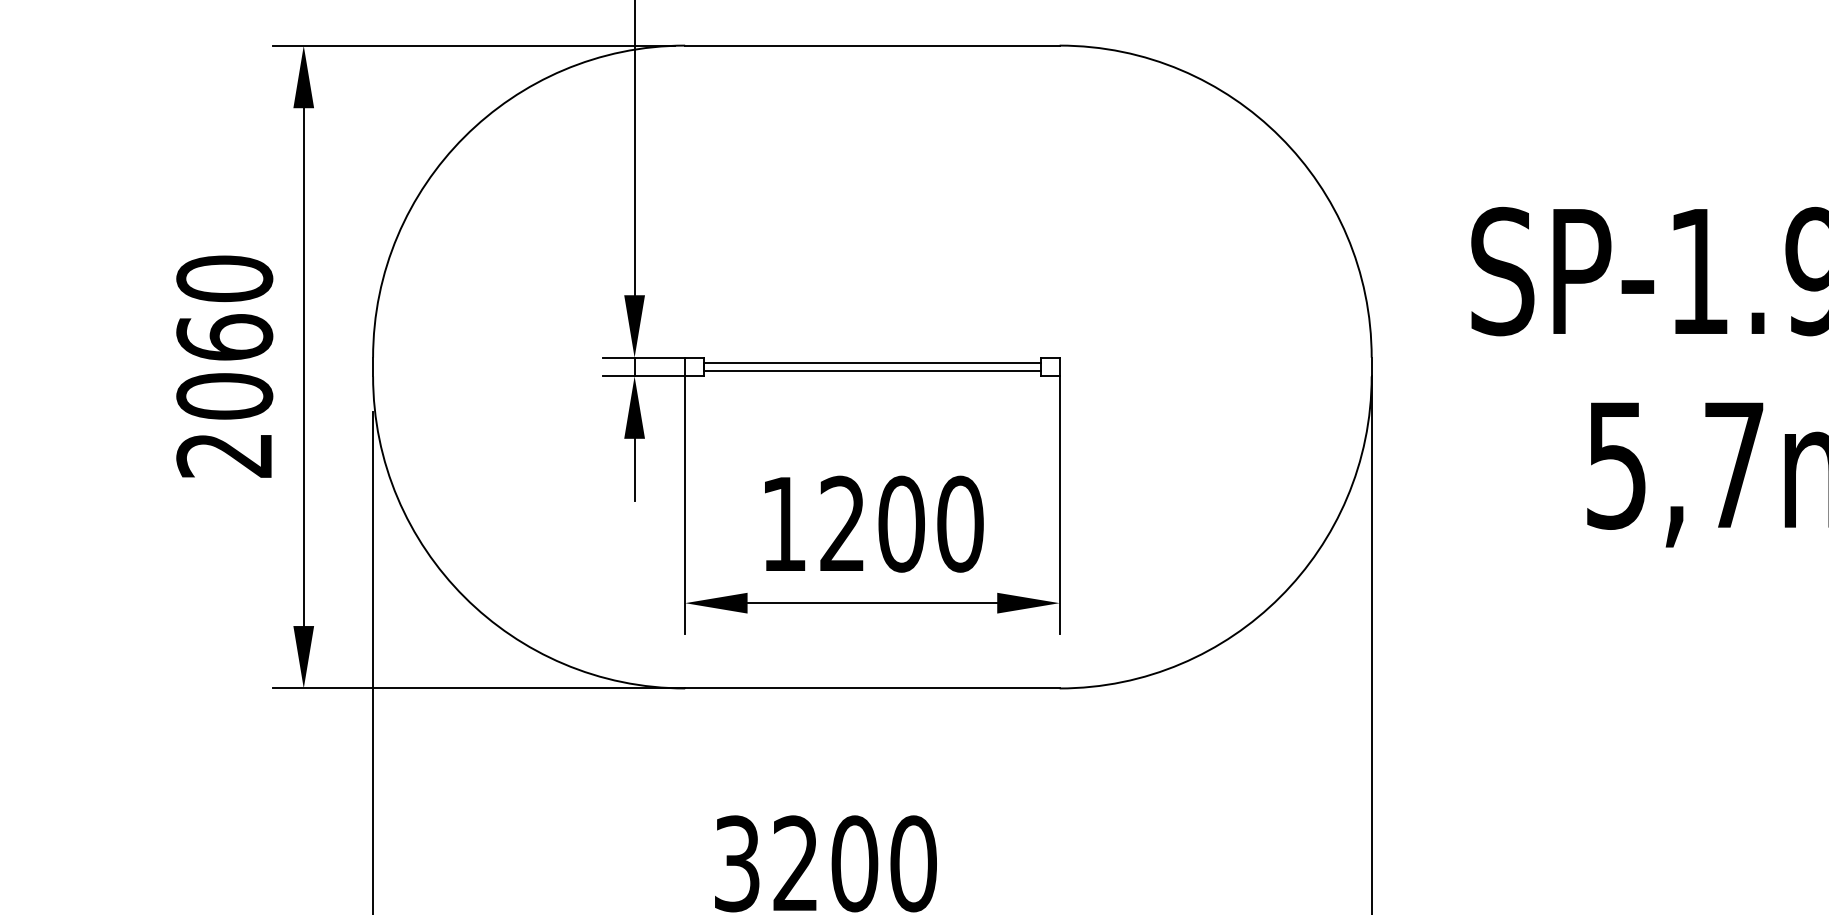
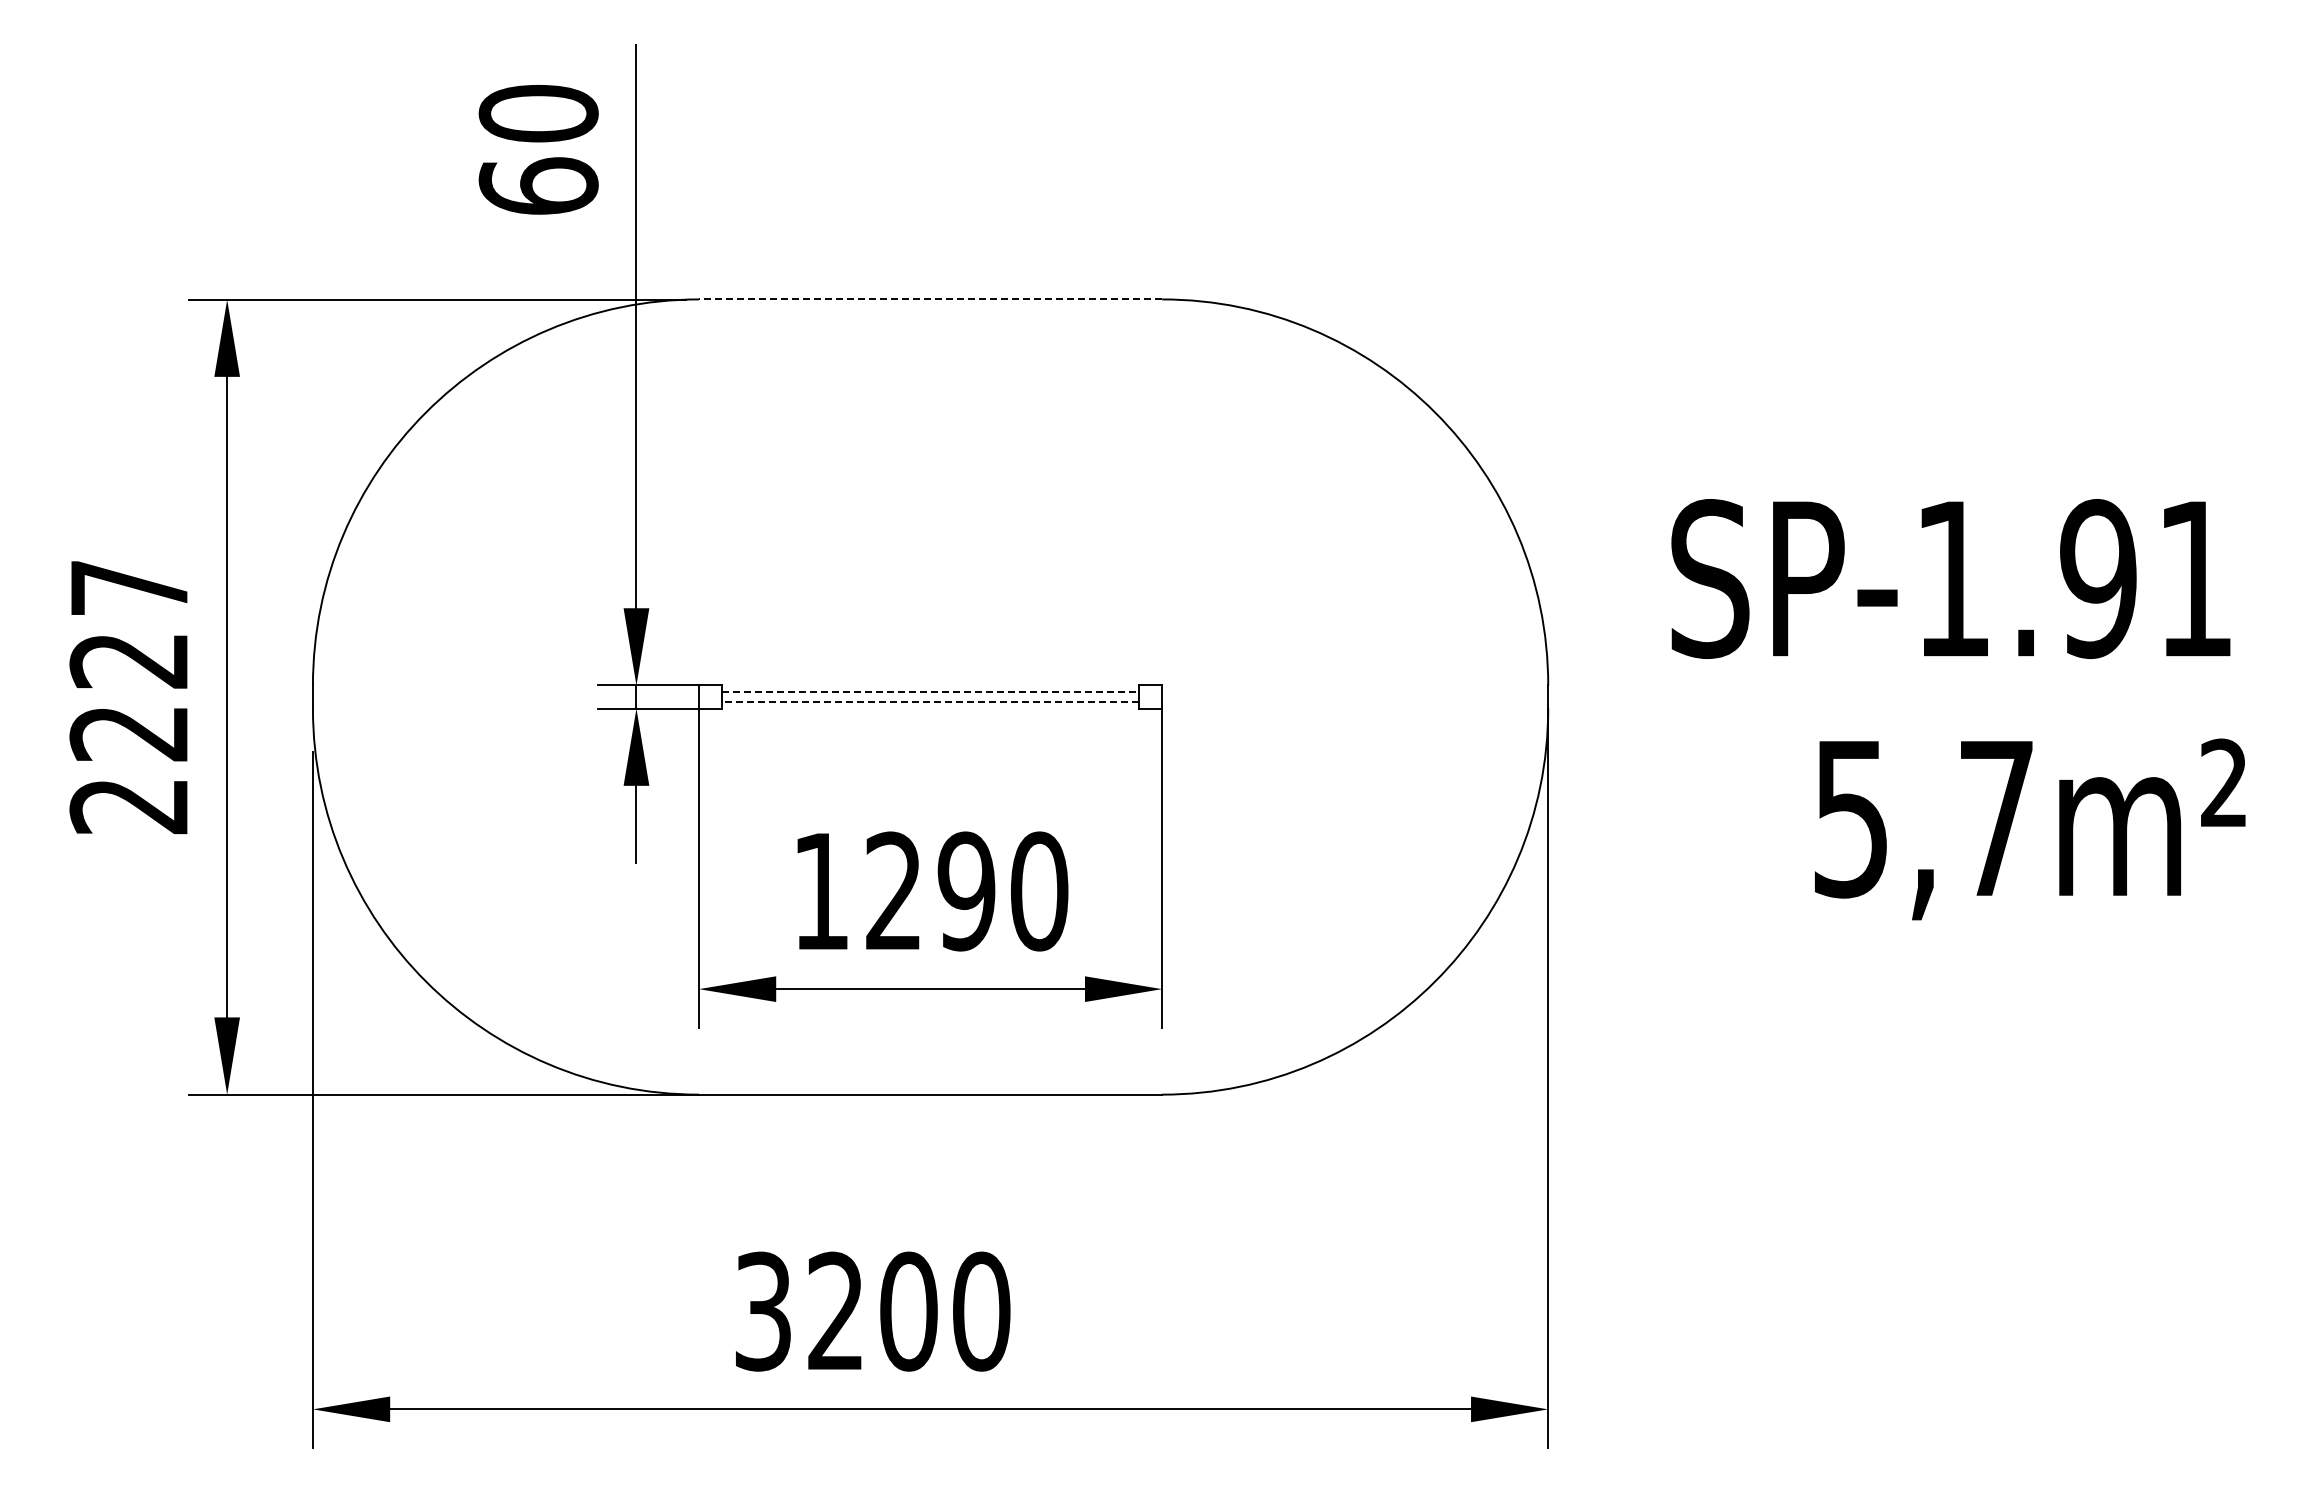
line: (872, 45) -> (930, 299), solid -> dashed
text: (224, 337) -> (129, 660), 2060 -> 2227
line: (873, 362) -> (931, 691), solid -> dashed
line: (872, 371) -> (930, 702), solid -> dashed
text: (901, 524) -> (966, 891), 1200 -> 1290

